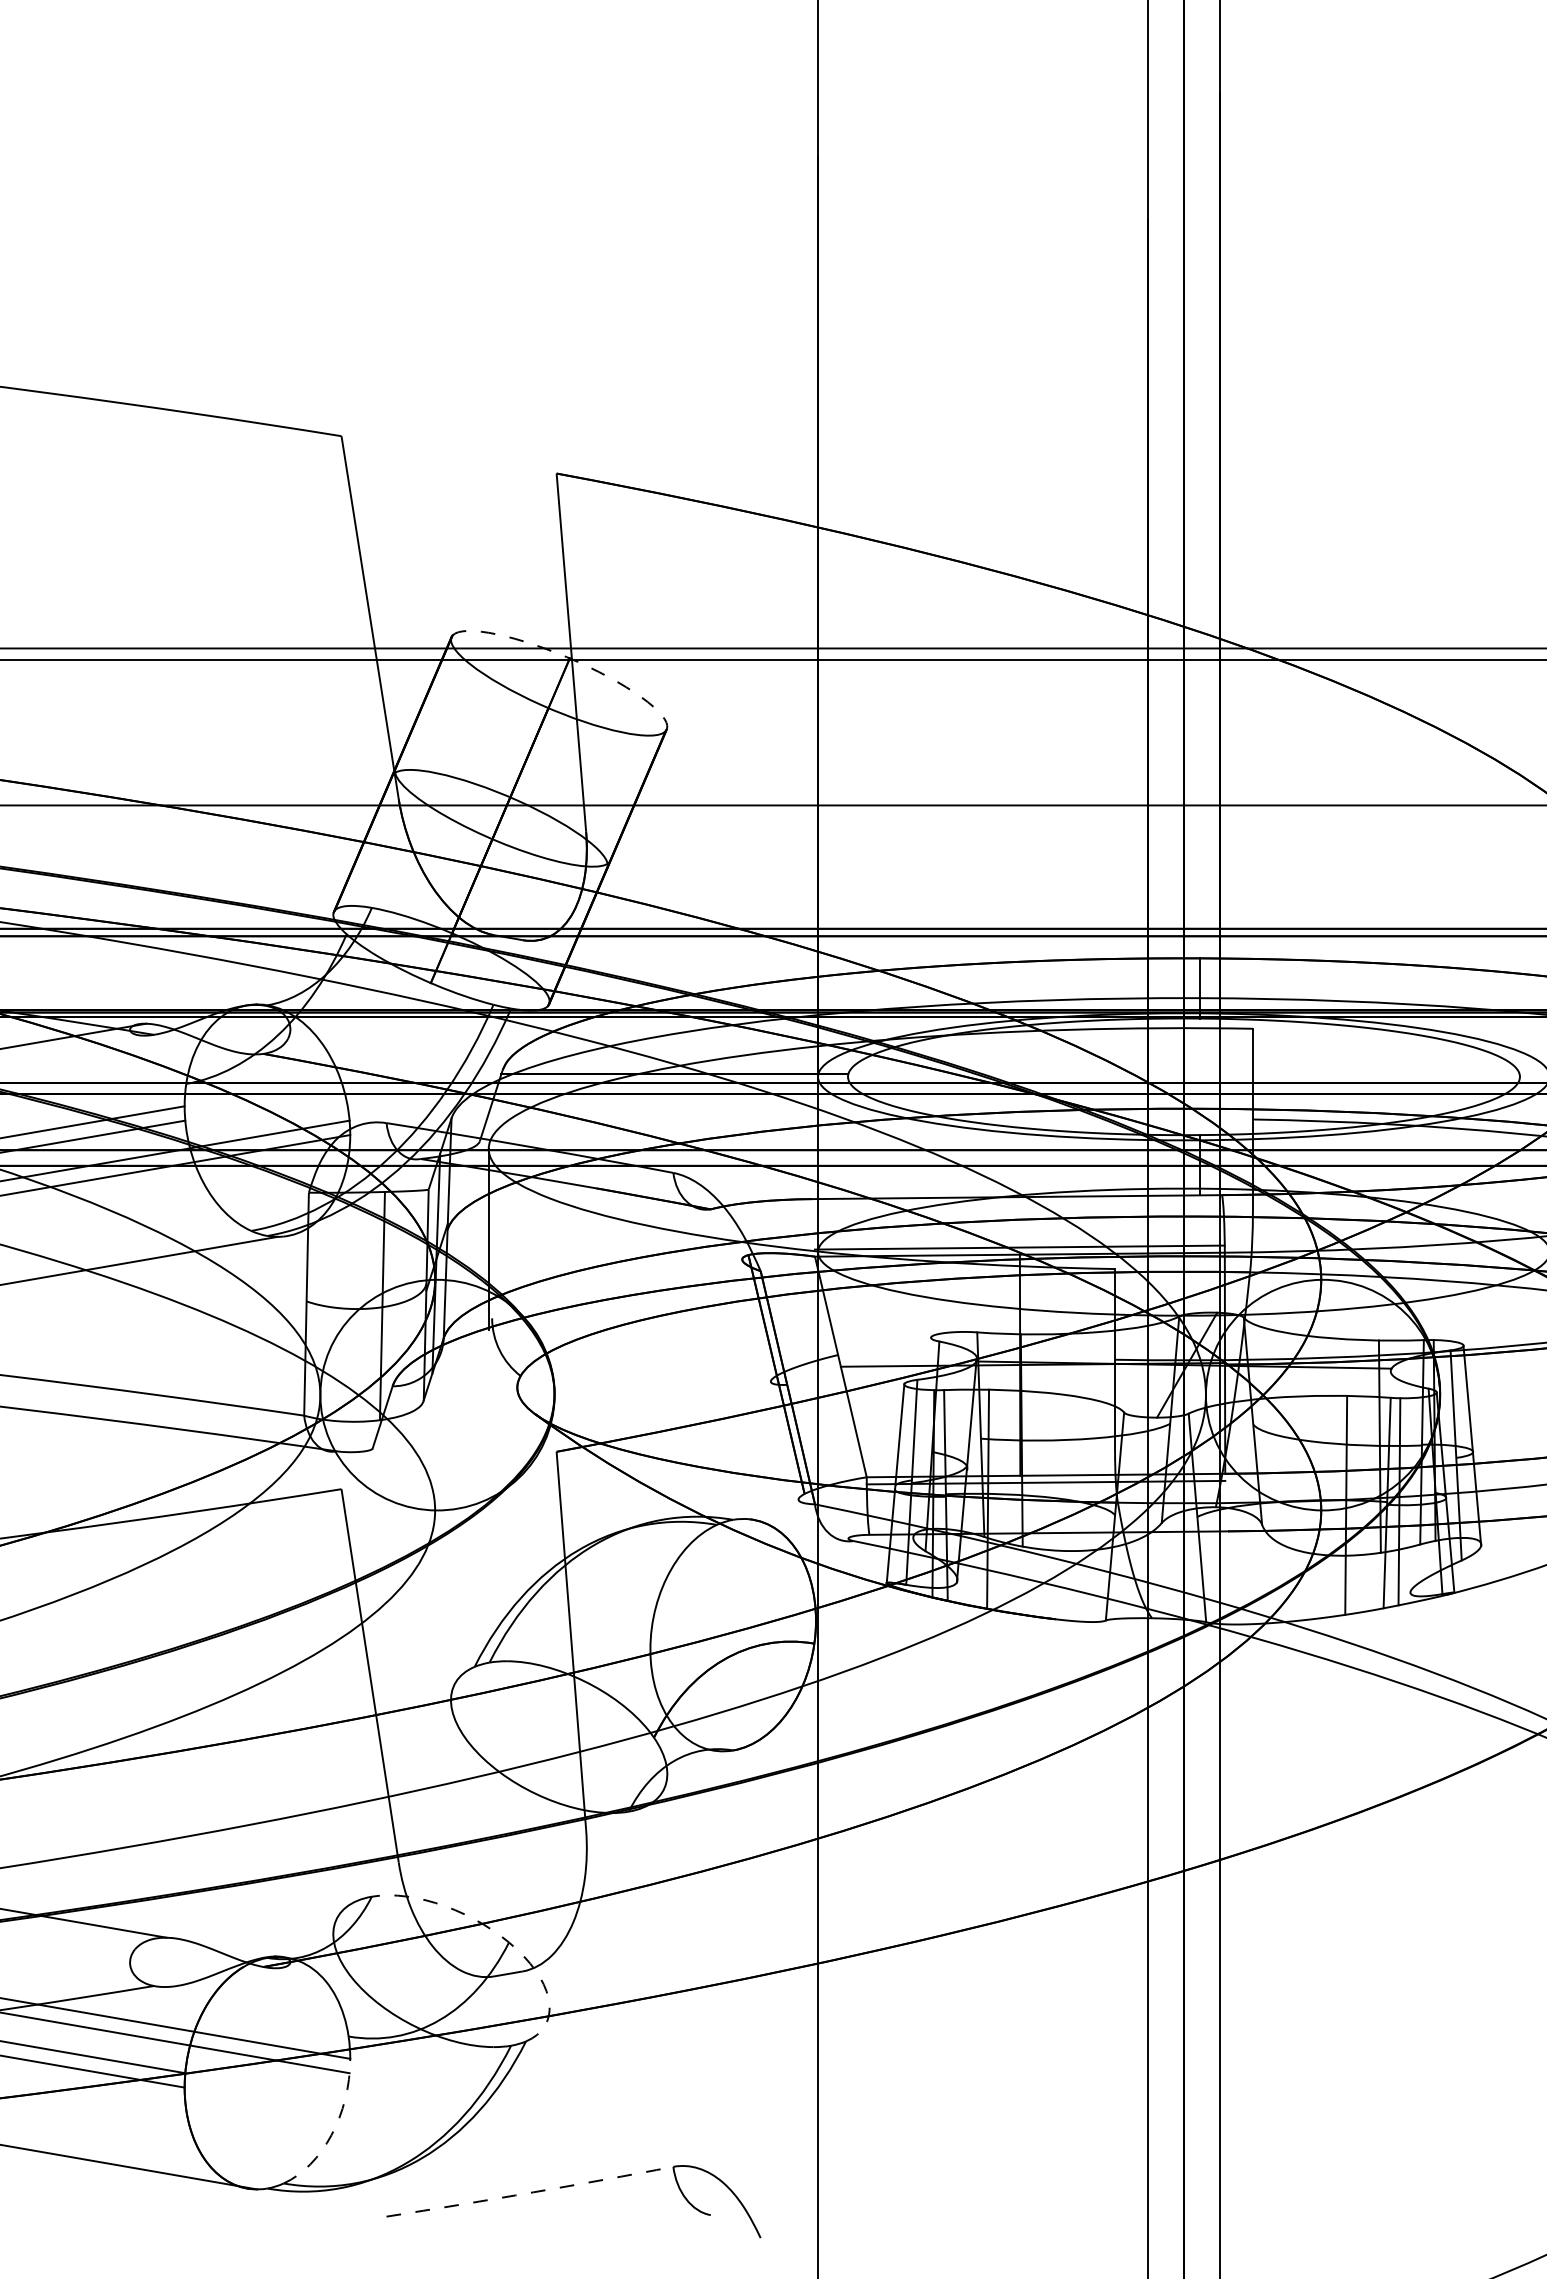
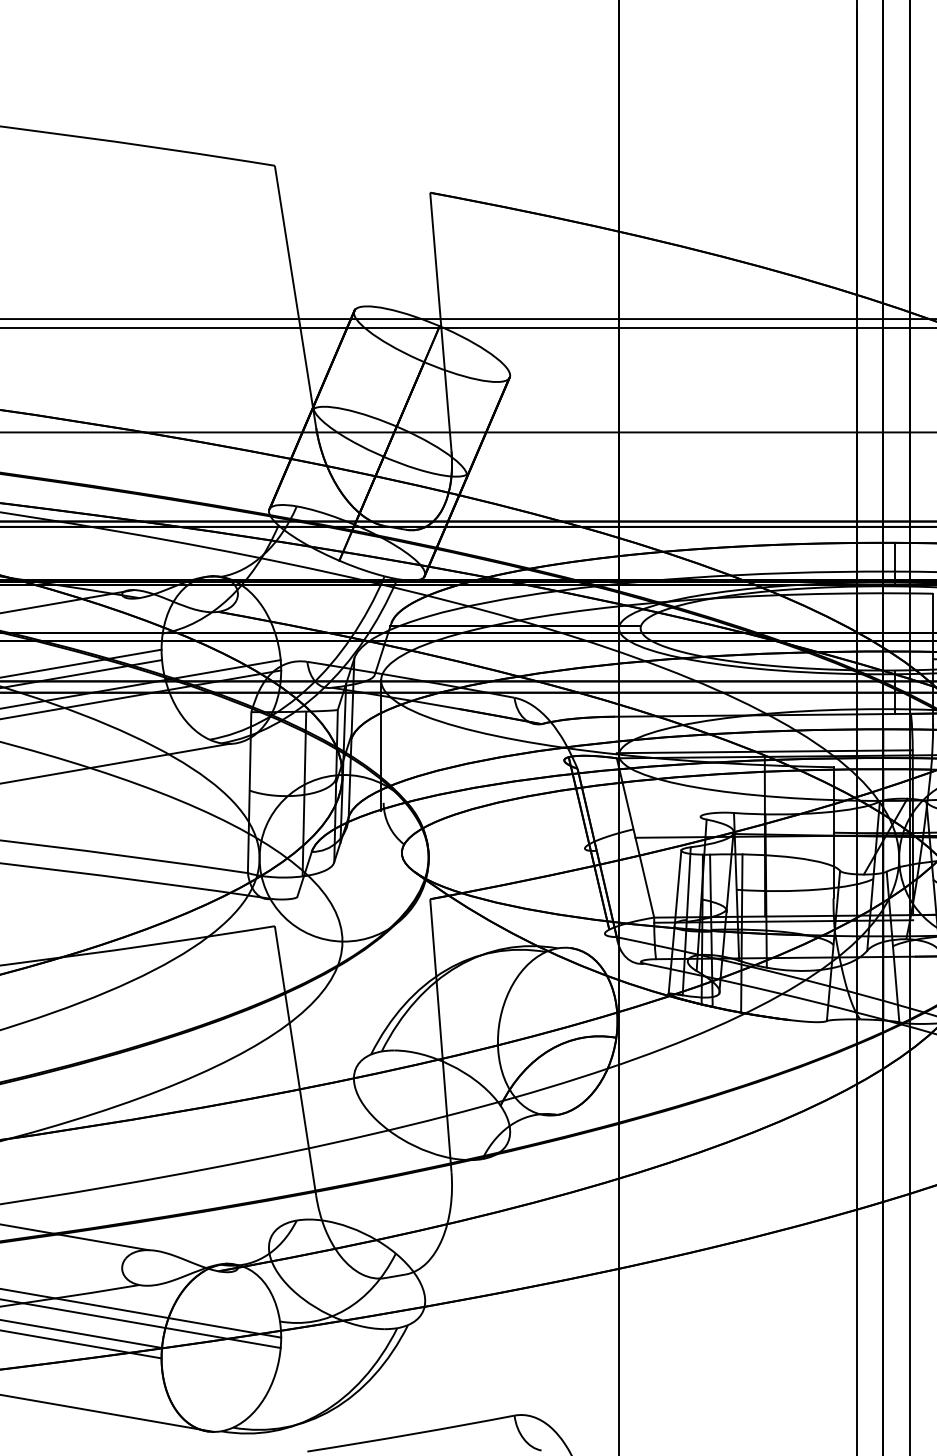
arc: (573, 659) -> (442, 327), dashed -> solid
arc: (501, 1936) -> (390, 1249), dashed -> solid
arc: (333, 2130) -> (269, 1389), dashed -> solid
arc: (530, 2192) -> (411, 1434), dashed -> solid

